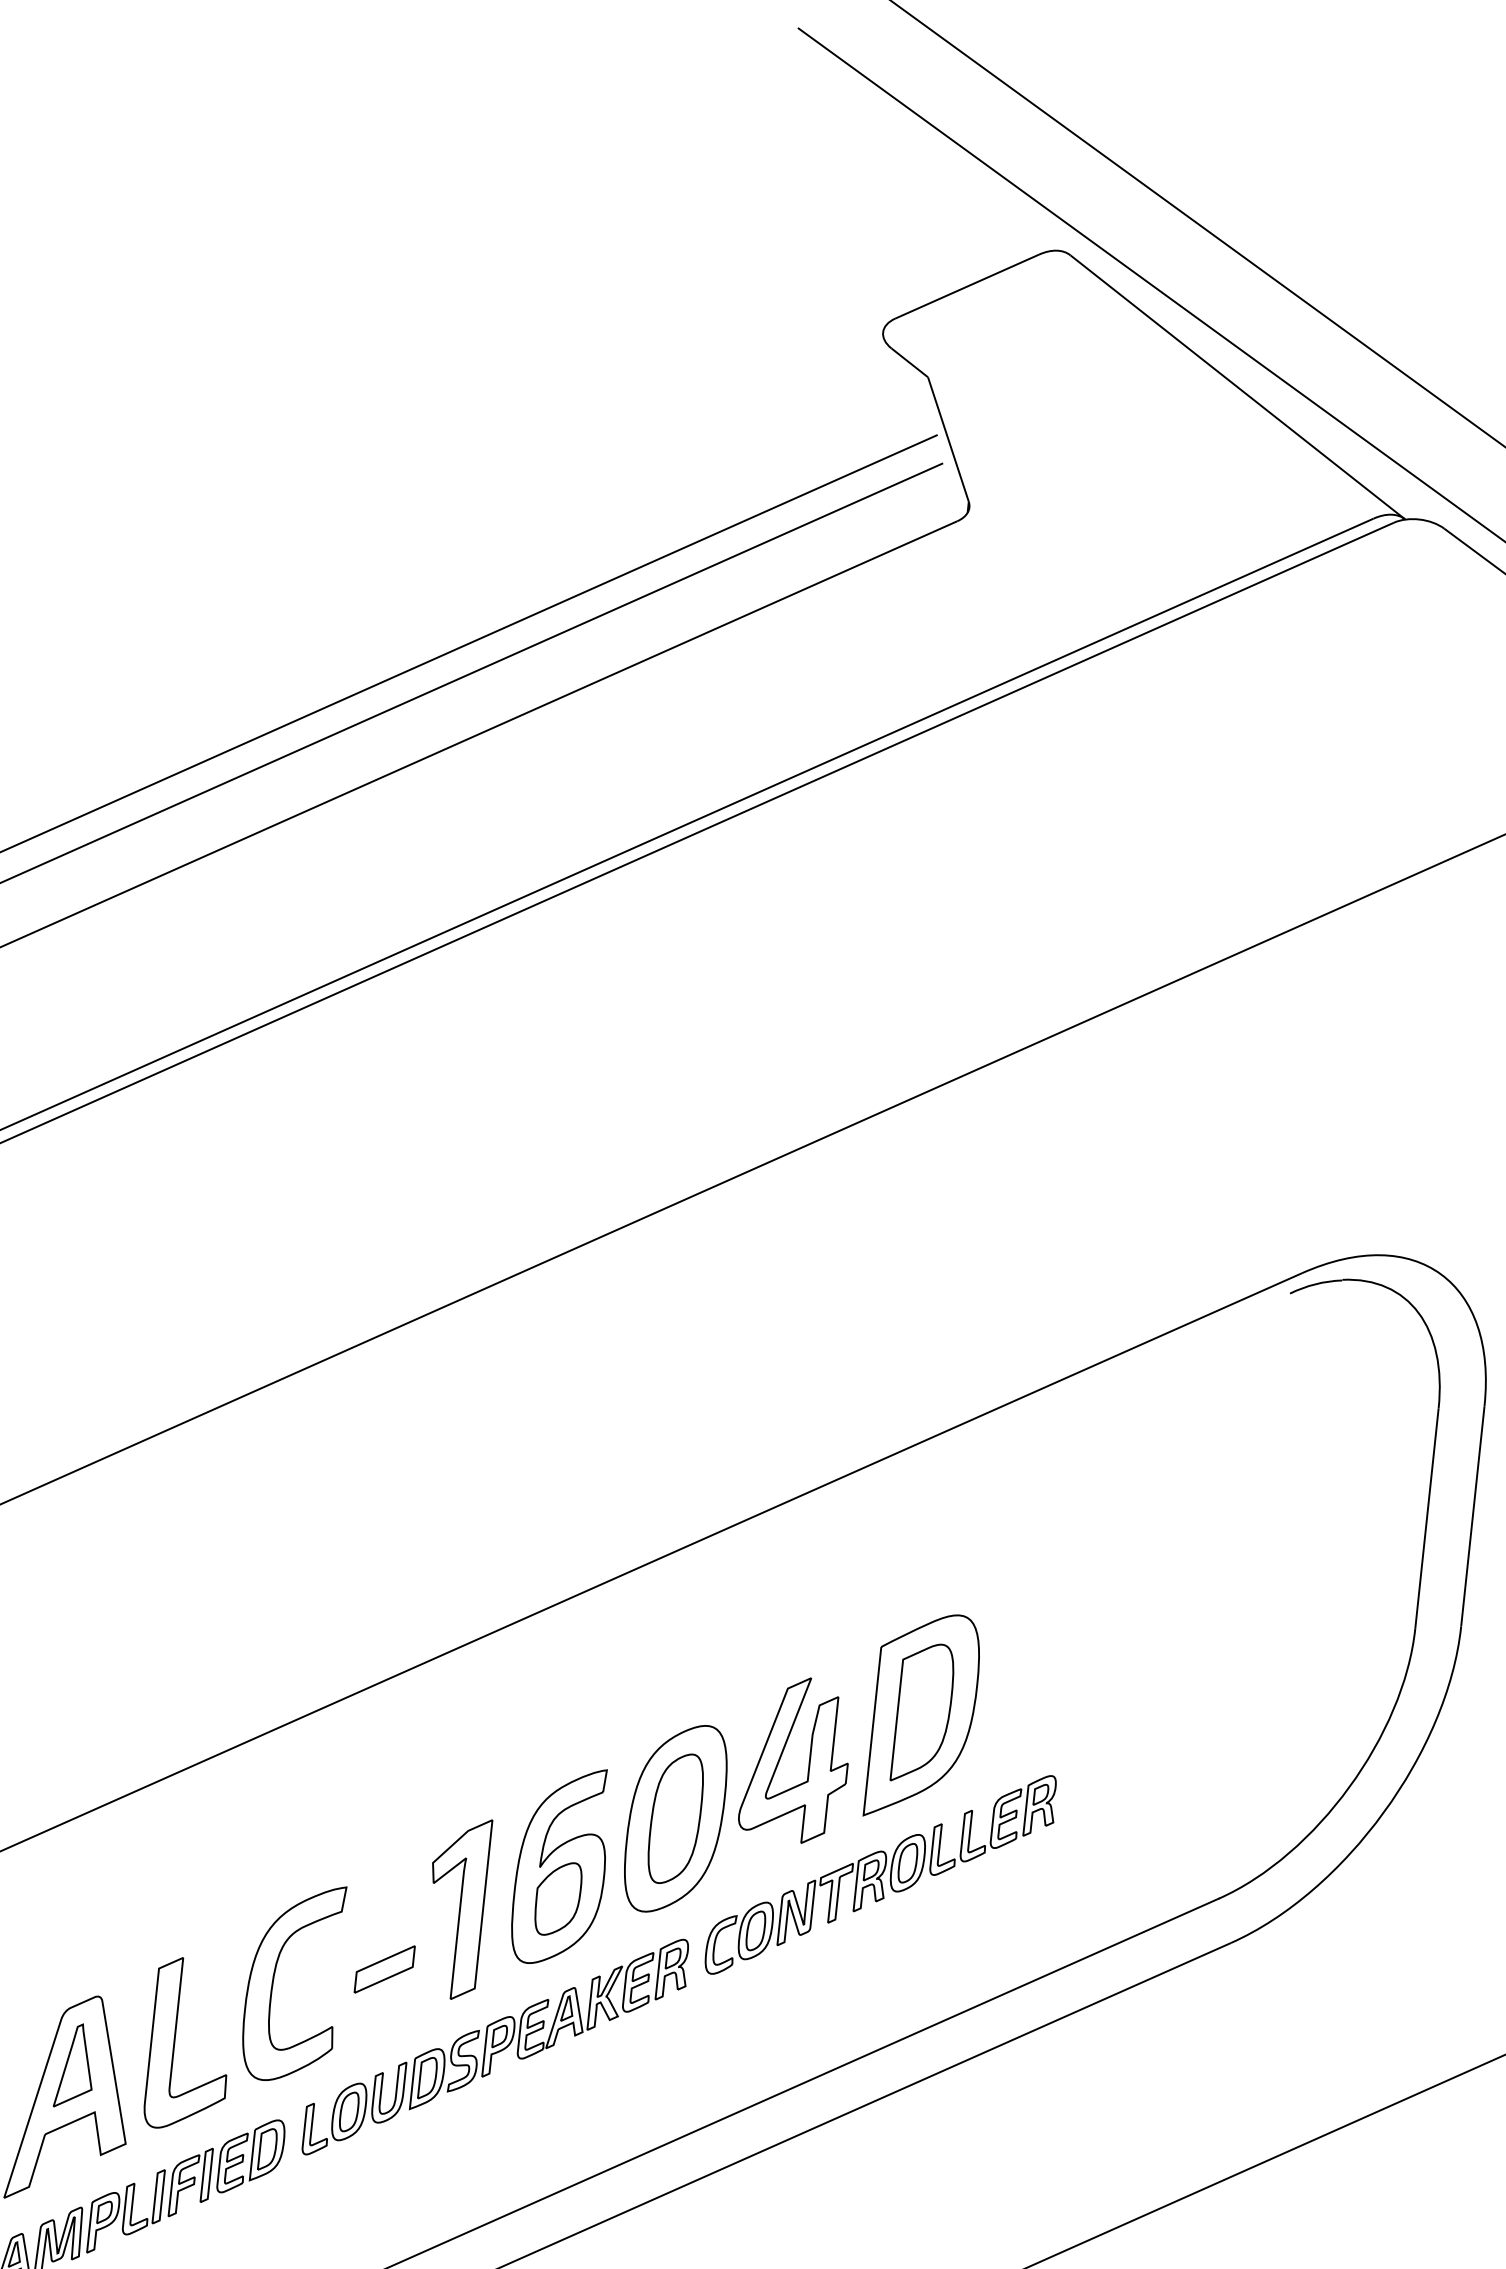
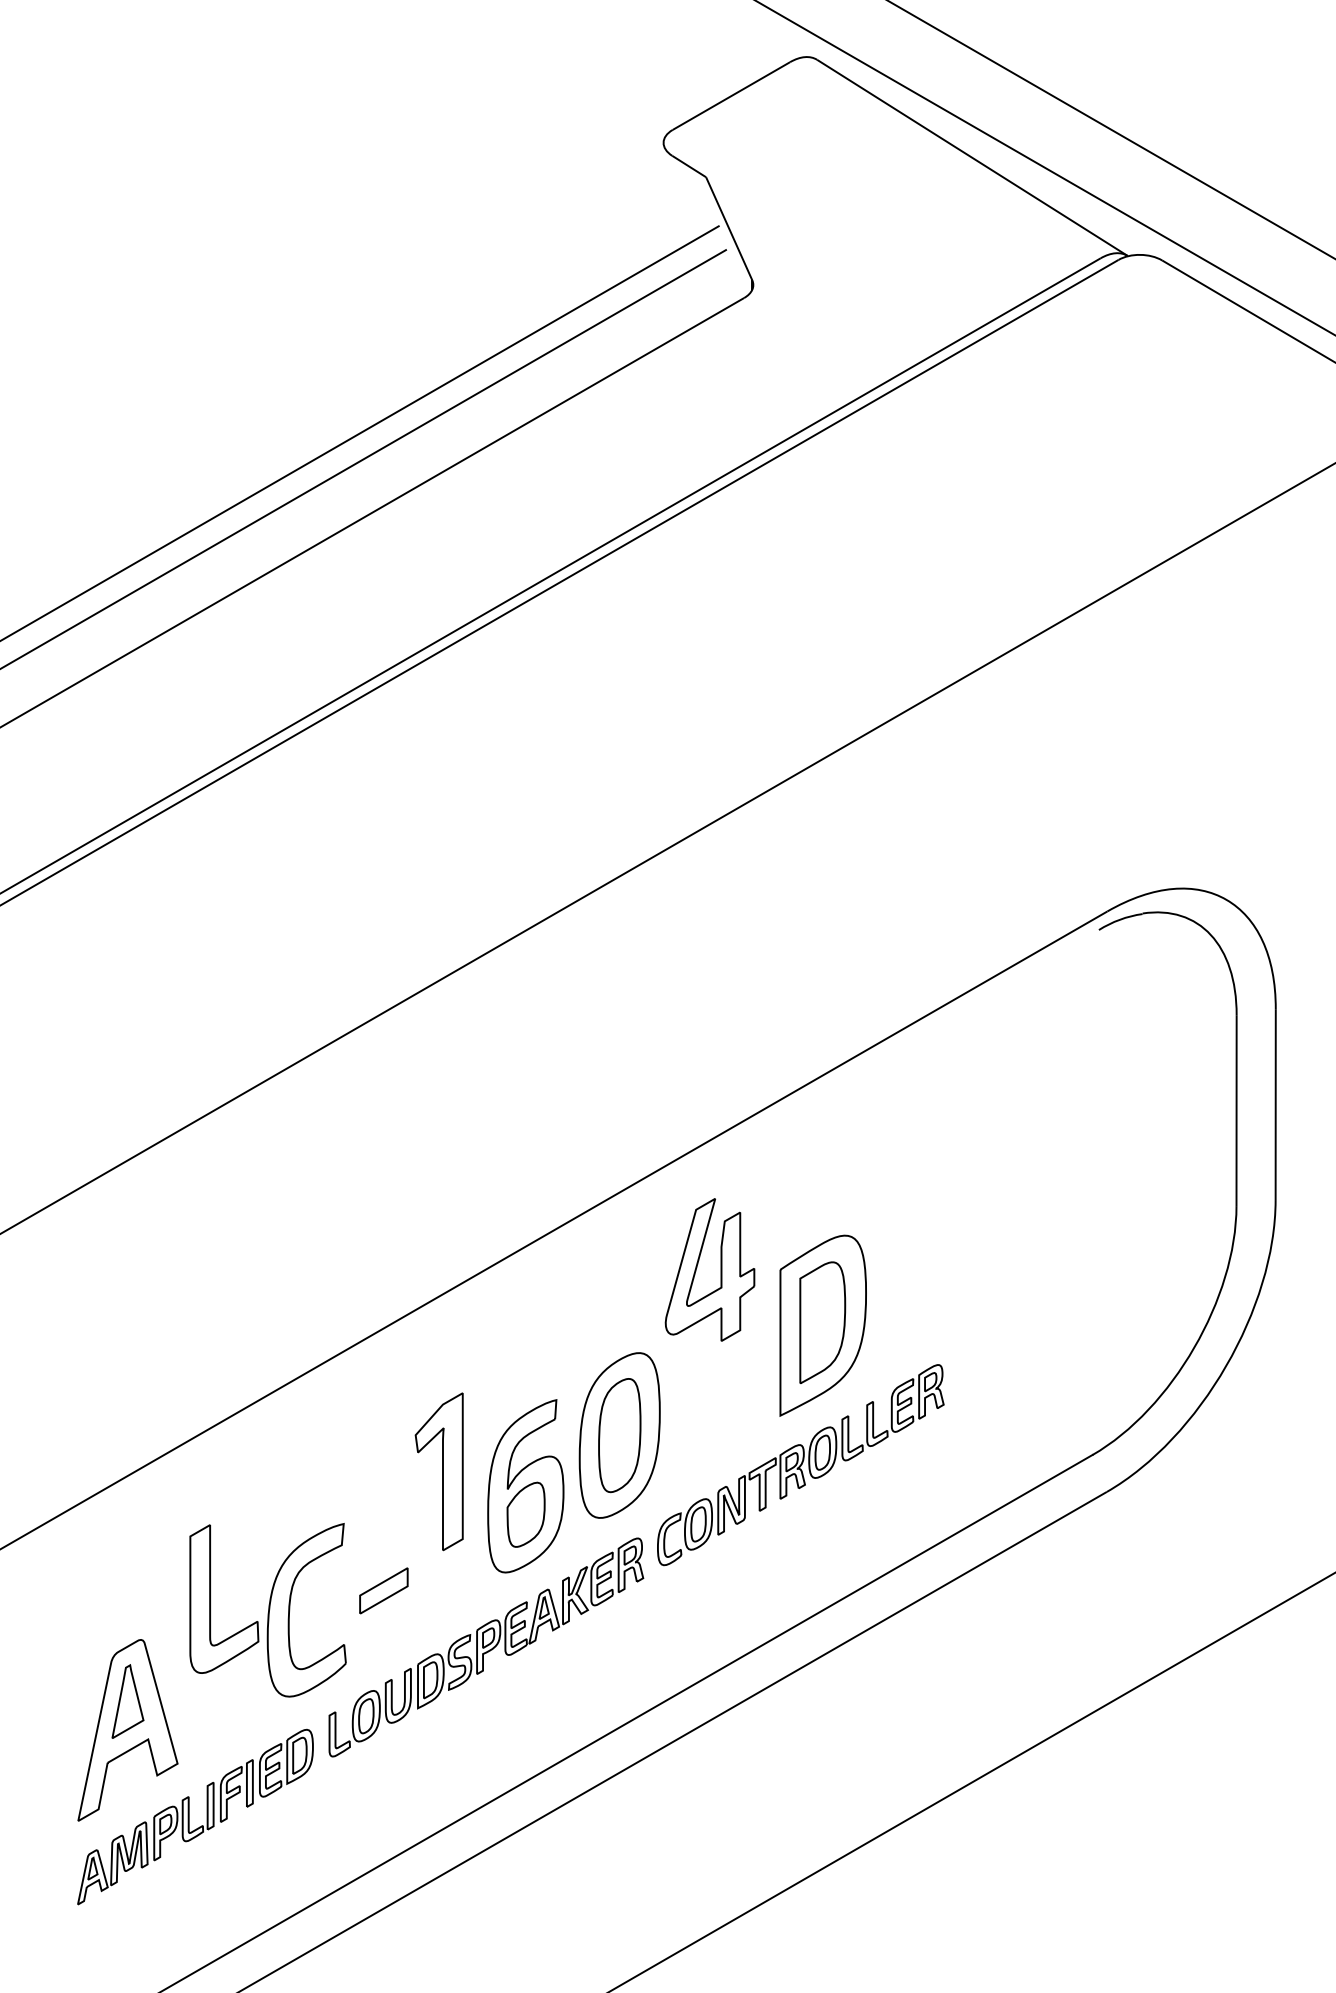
part: (808, 1760) -> (720, 1269), moved
part: (454, 1907) -> (438, 1471), moved
part: (174, 2042) -> (210, 1598), moved

